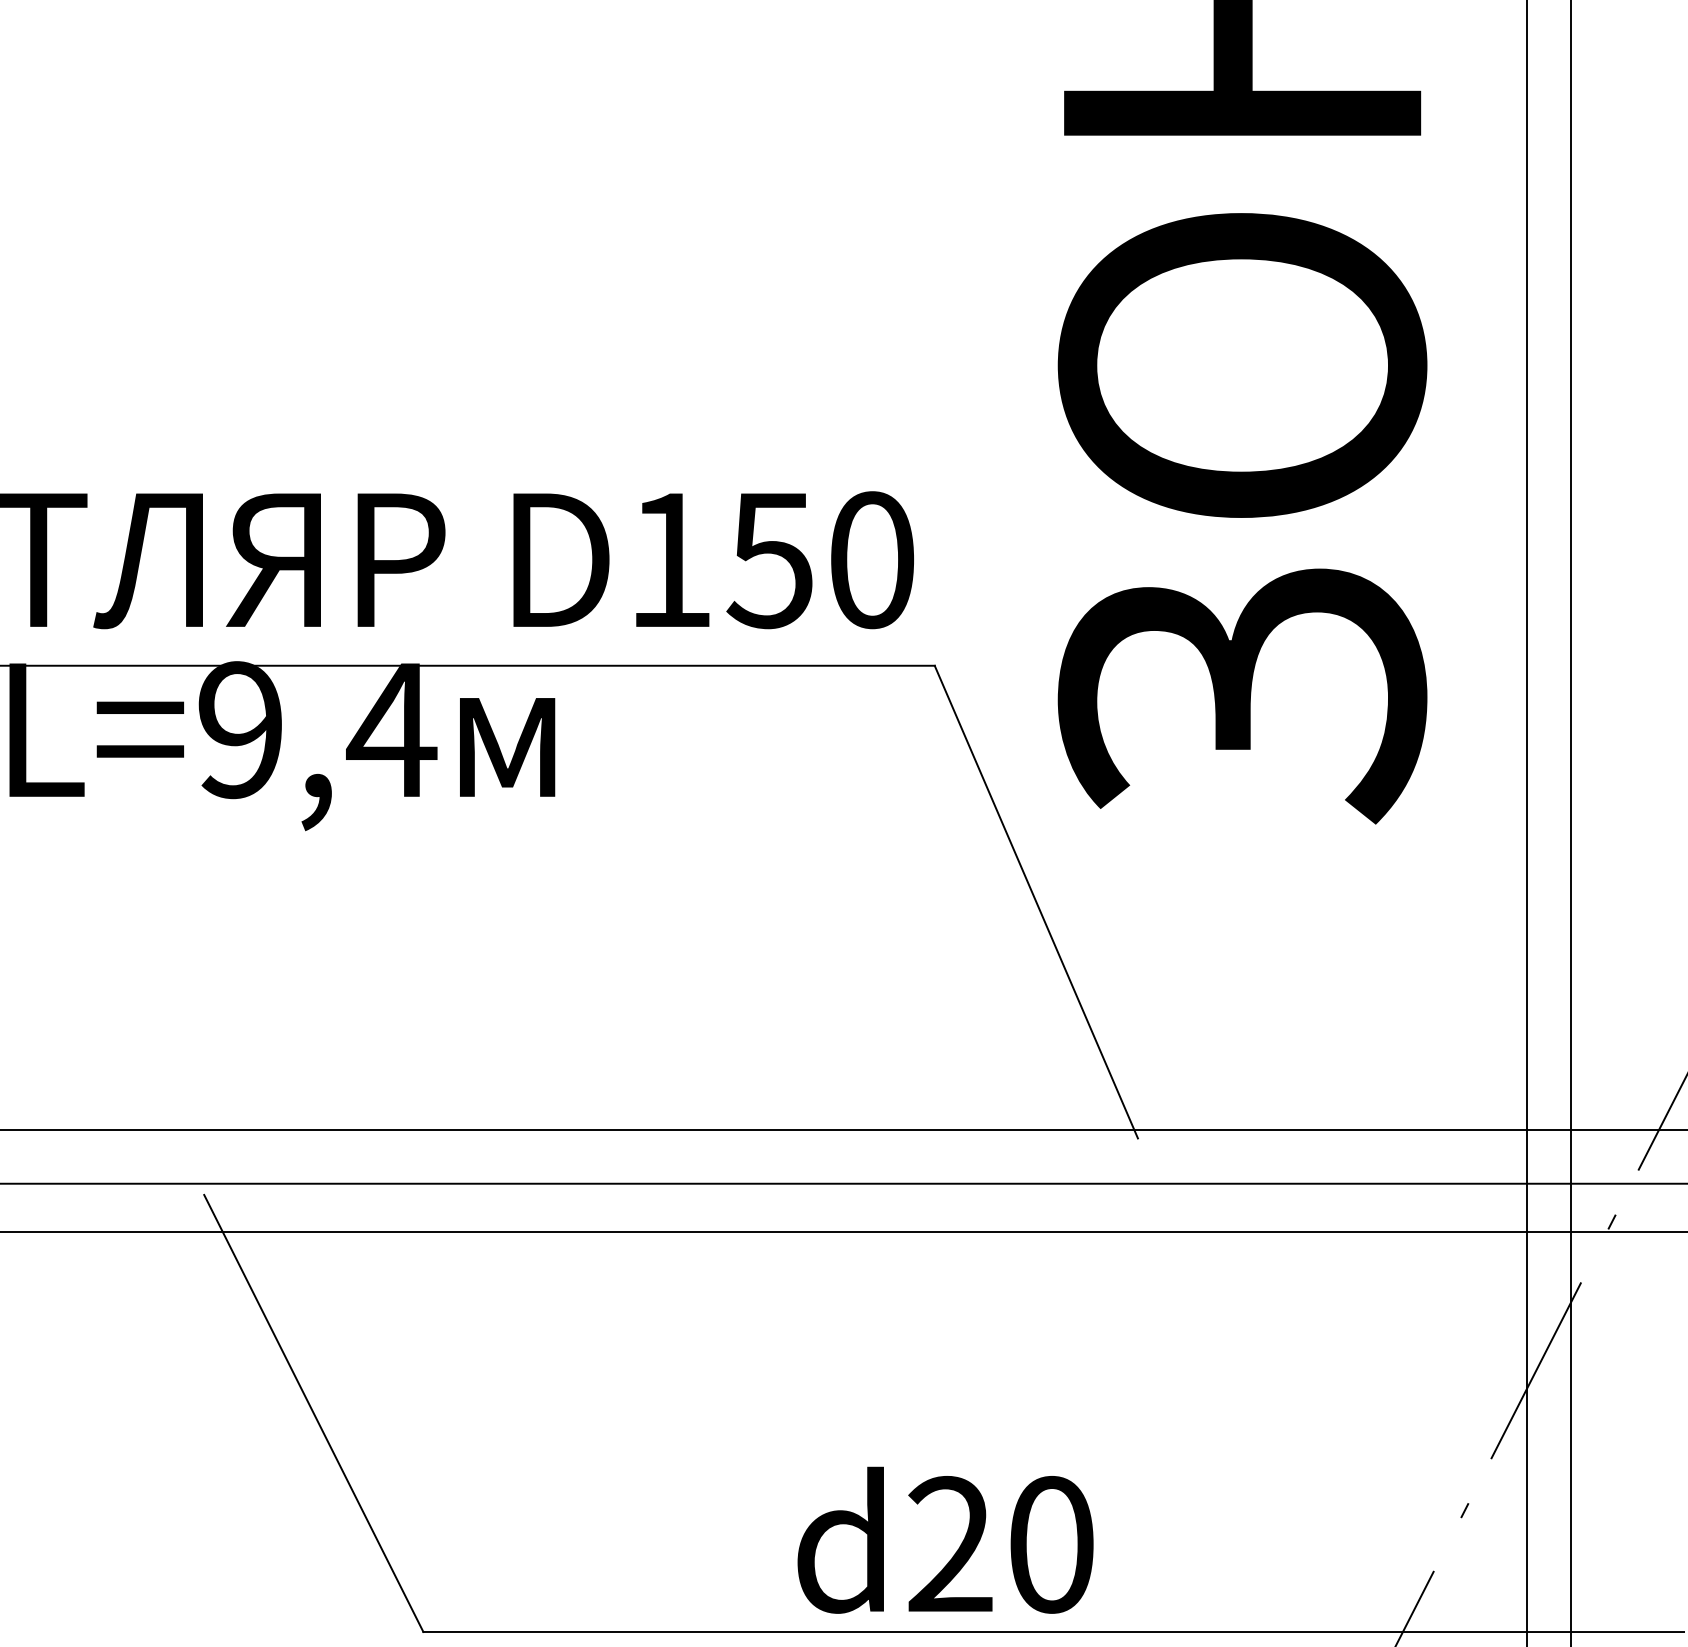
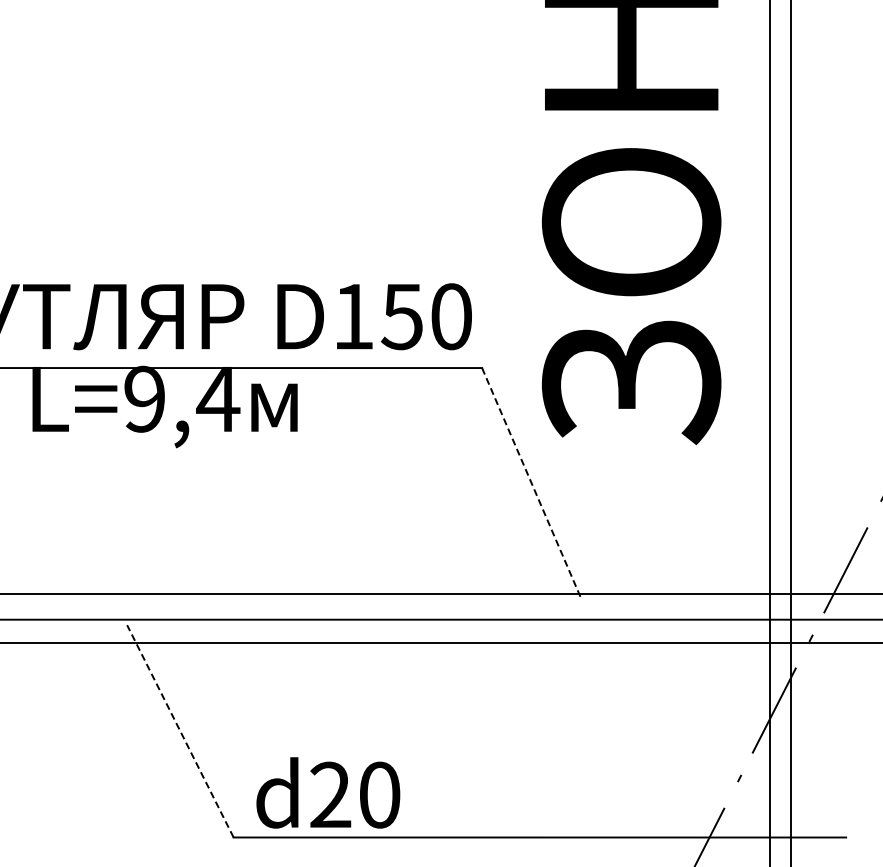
line: (1036, 901) -> (531, 482), solid -> dashed
line: (314, 1413) -> (180, 731), solid -> dashed
text: (945, 1539) -> (328, 792), moved

